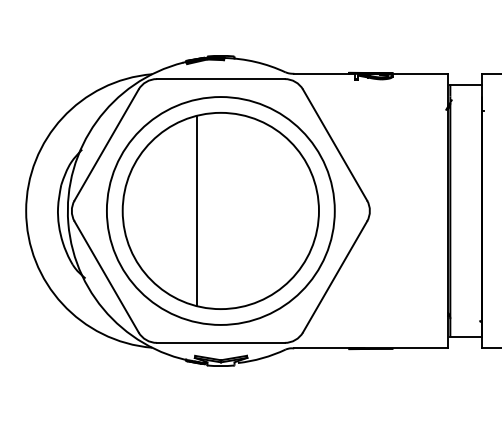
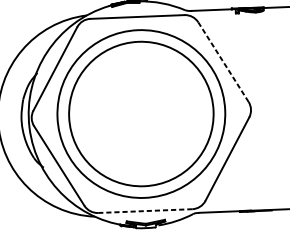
line: (335, 145) -> (223, 62), solid -> dashed
line: (196, 210) -> (123, 114), removed
line: (220, 342) -> (144, 210), solid -> dashed

